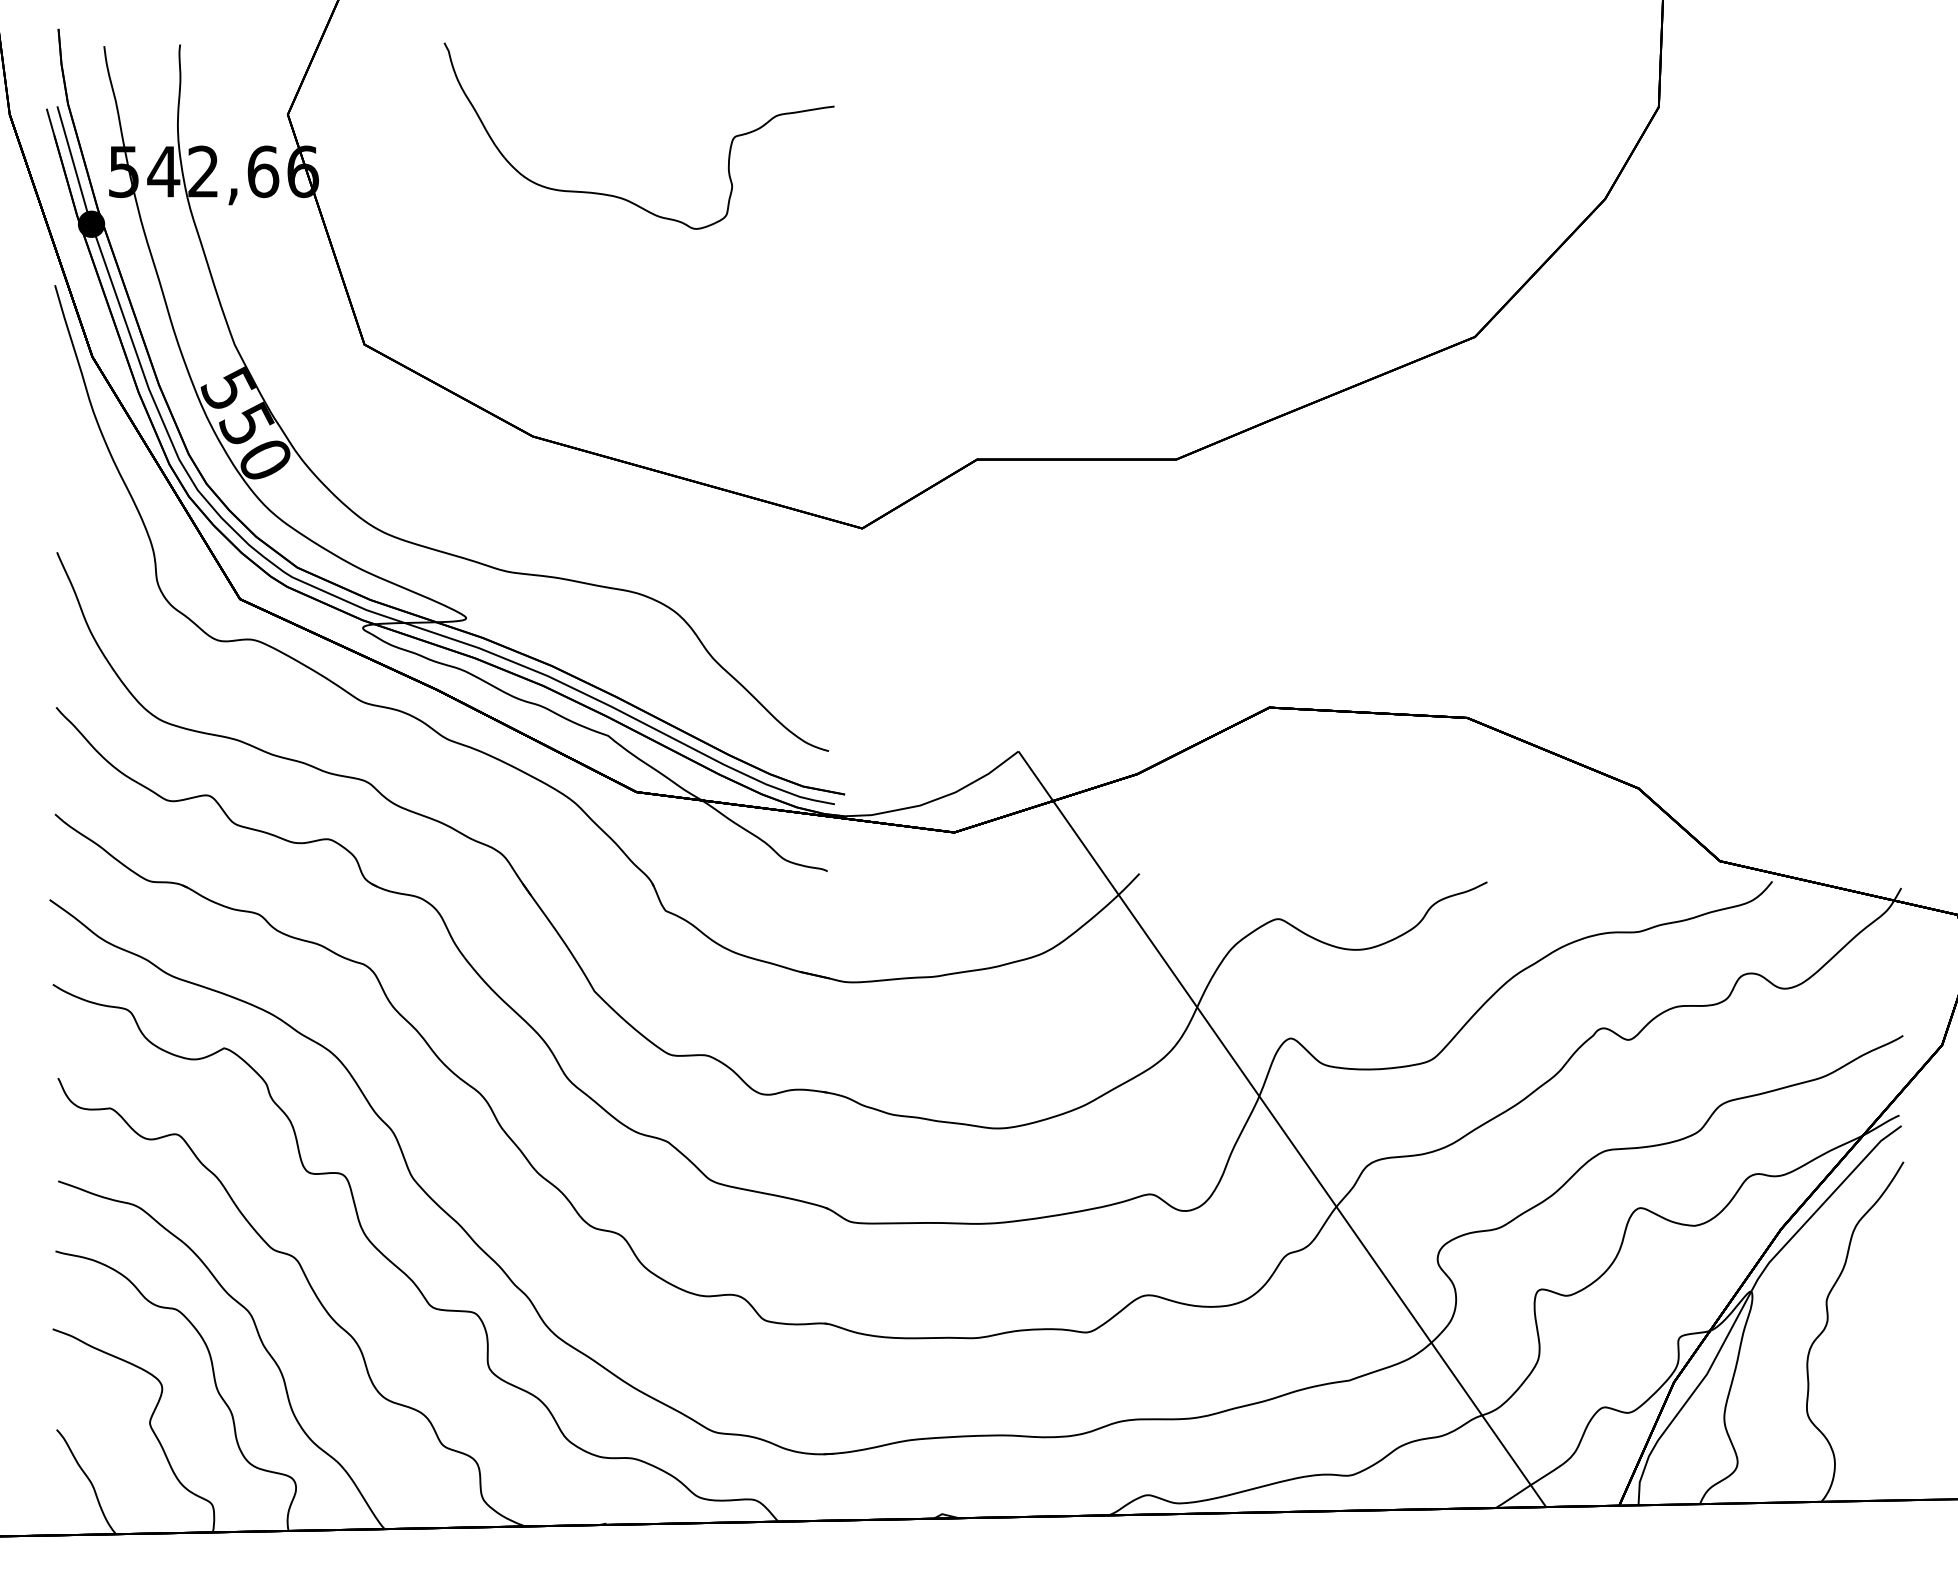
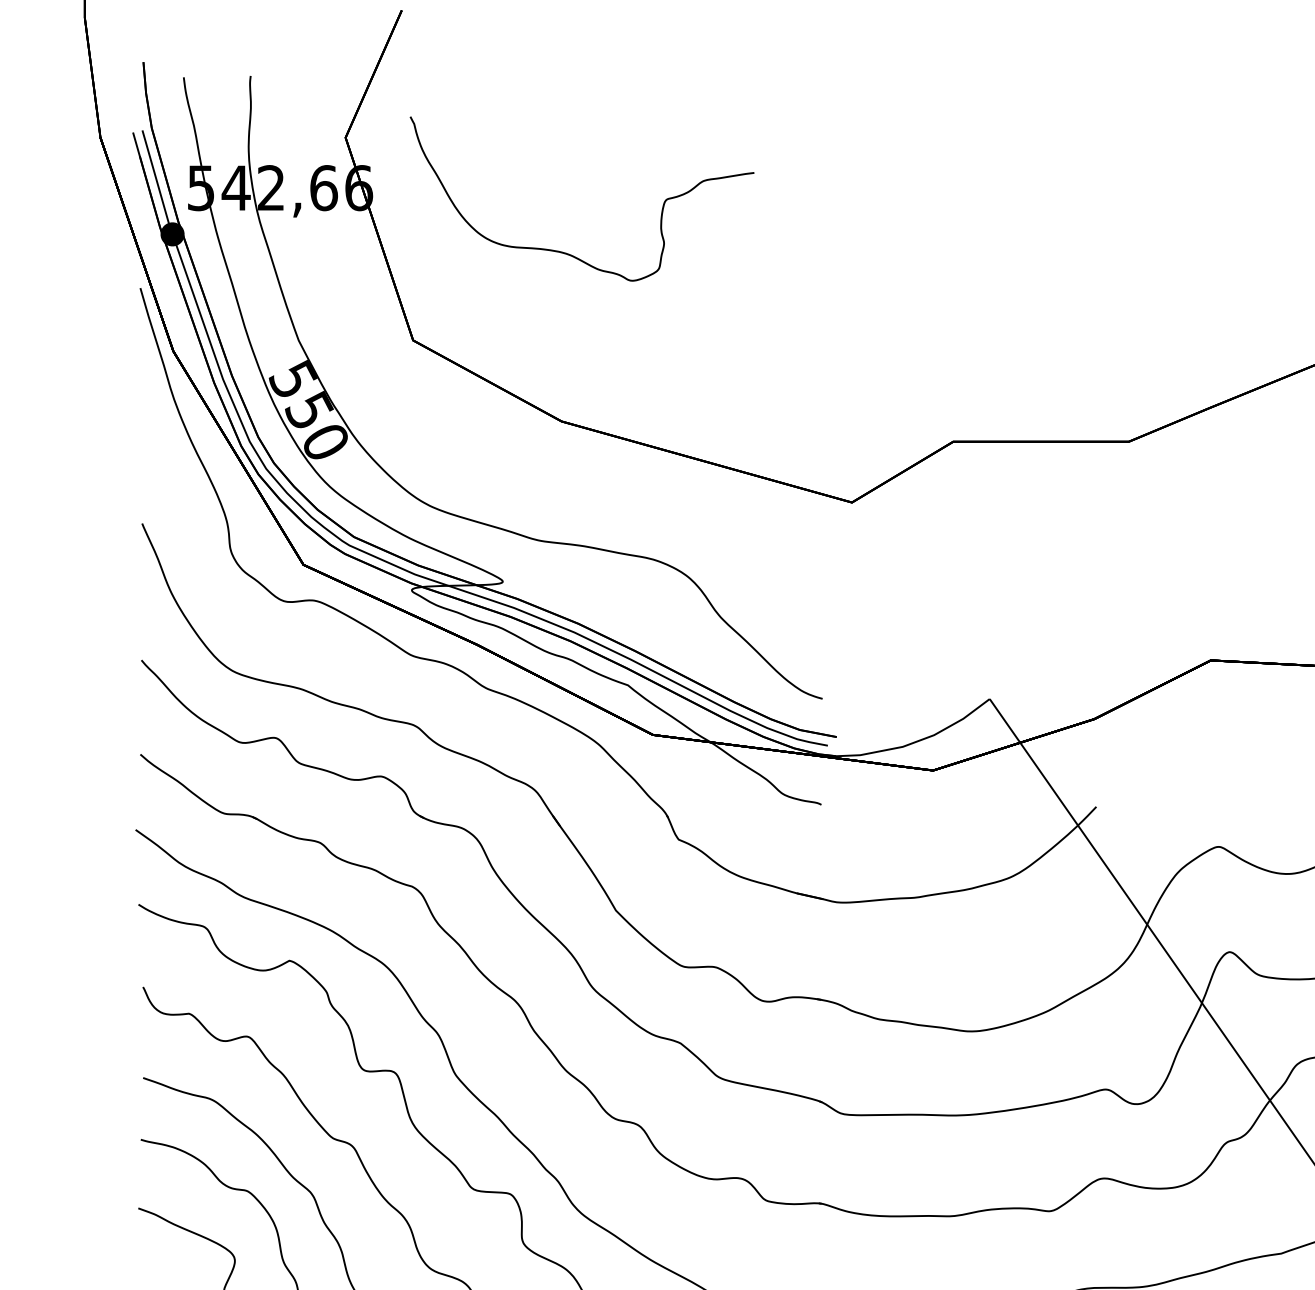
curve: (619, 196) -> (564, 252), moved

